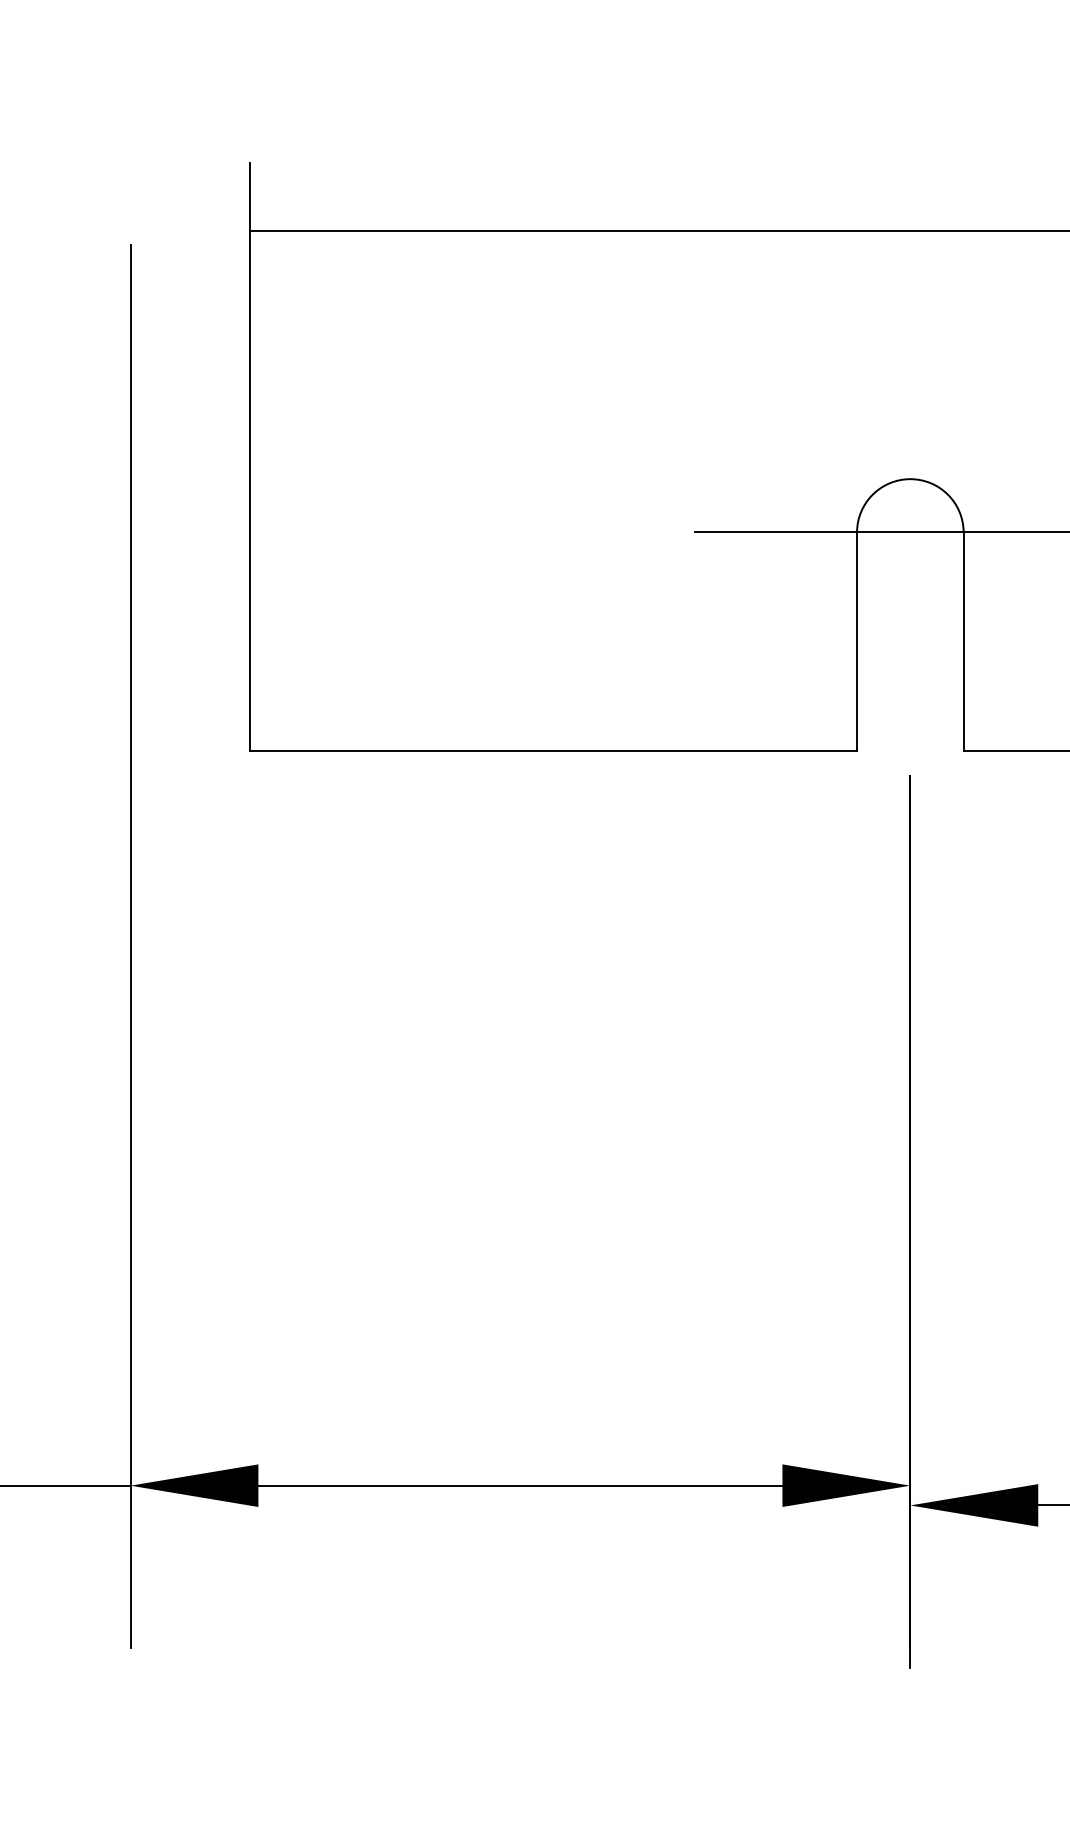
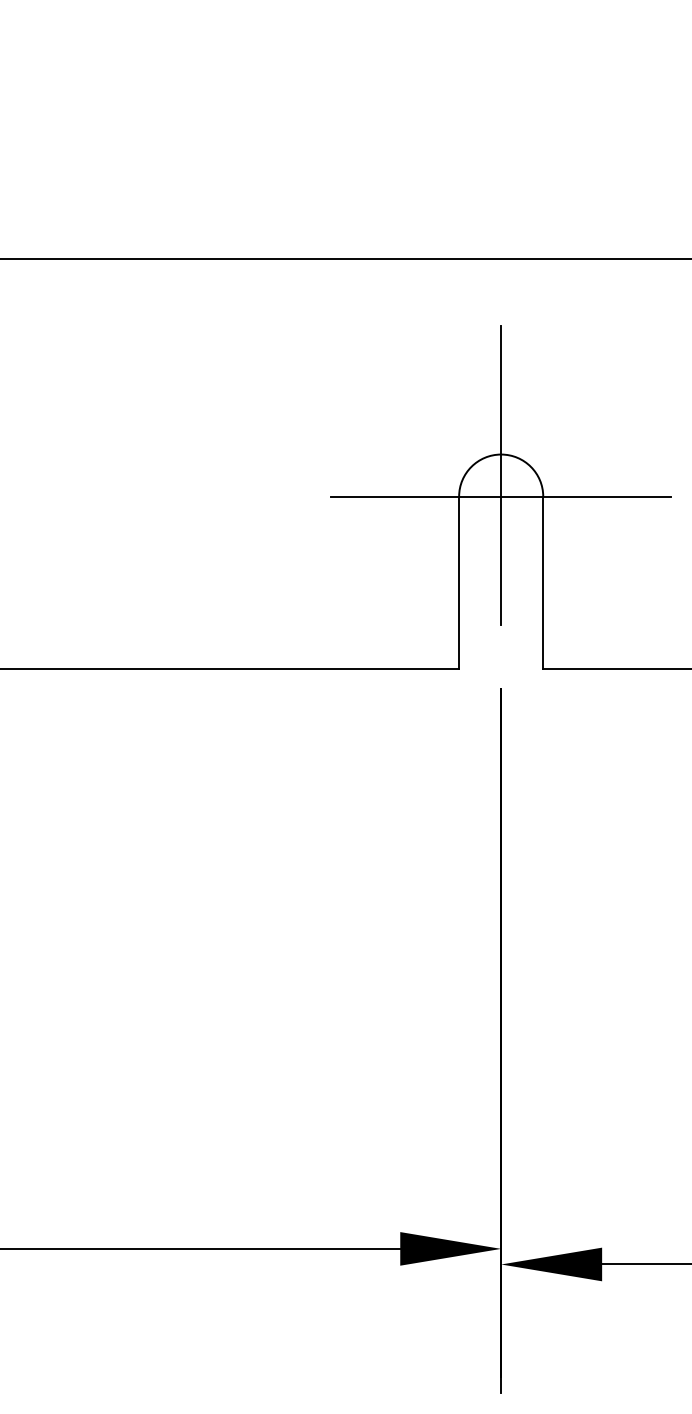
line: (910, 505) -> (501, 475), added

